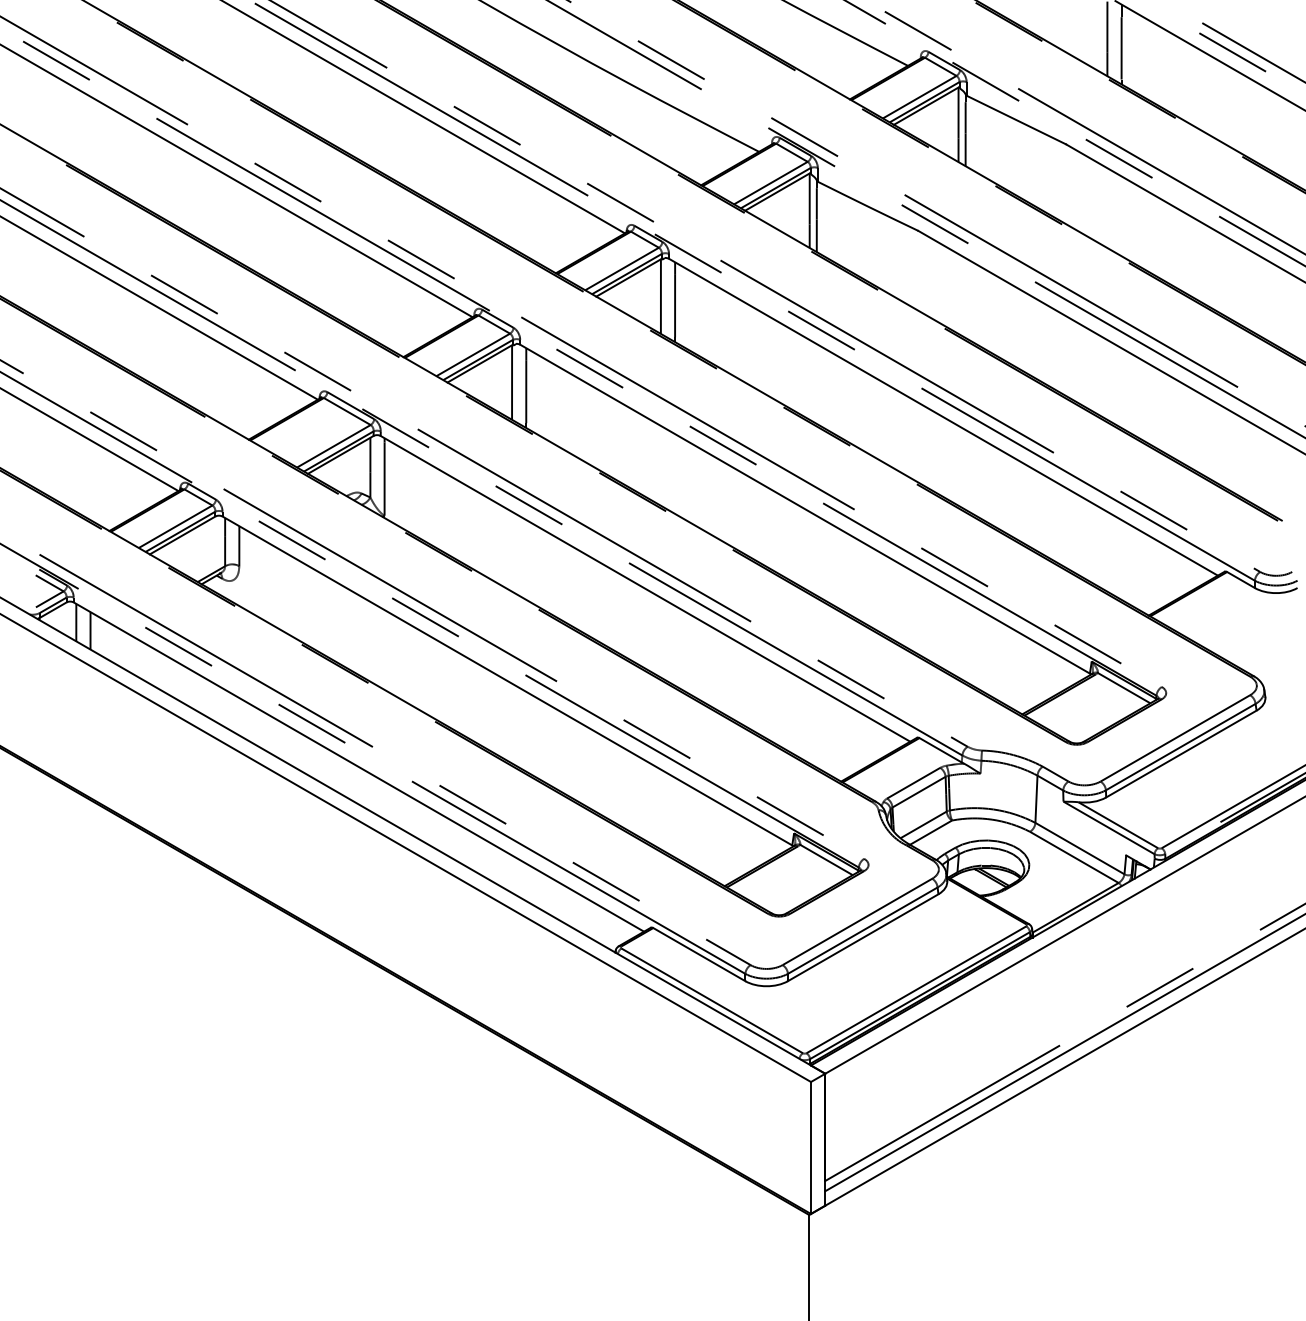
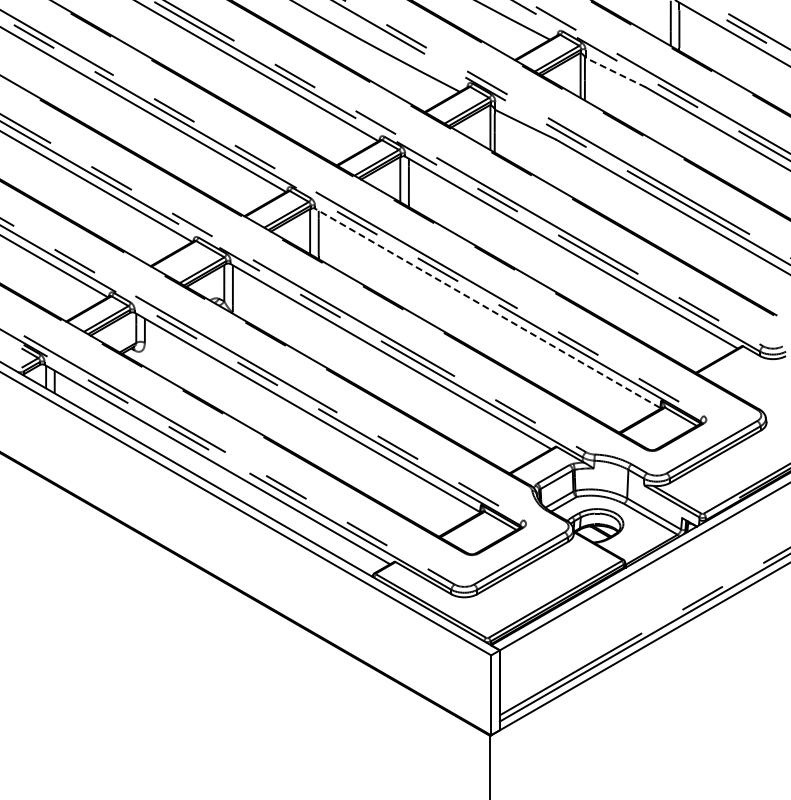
line: (1016, 119) -> (615, 72), solid -> dashed
line: (804, 509) -> (487, 308), solid -> dashed

